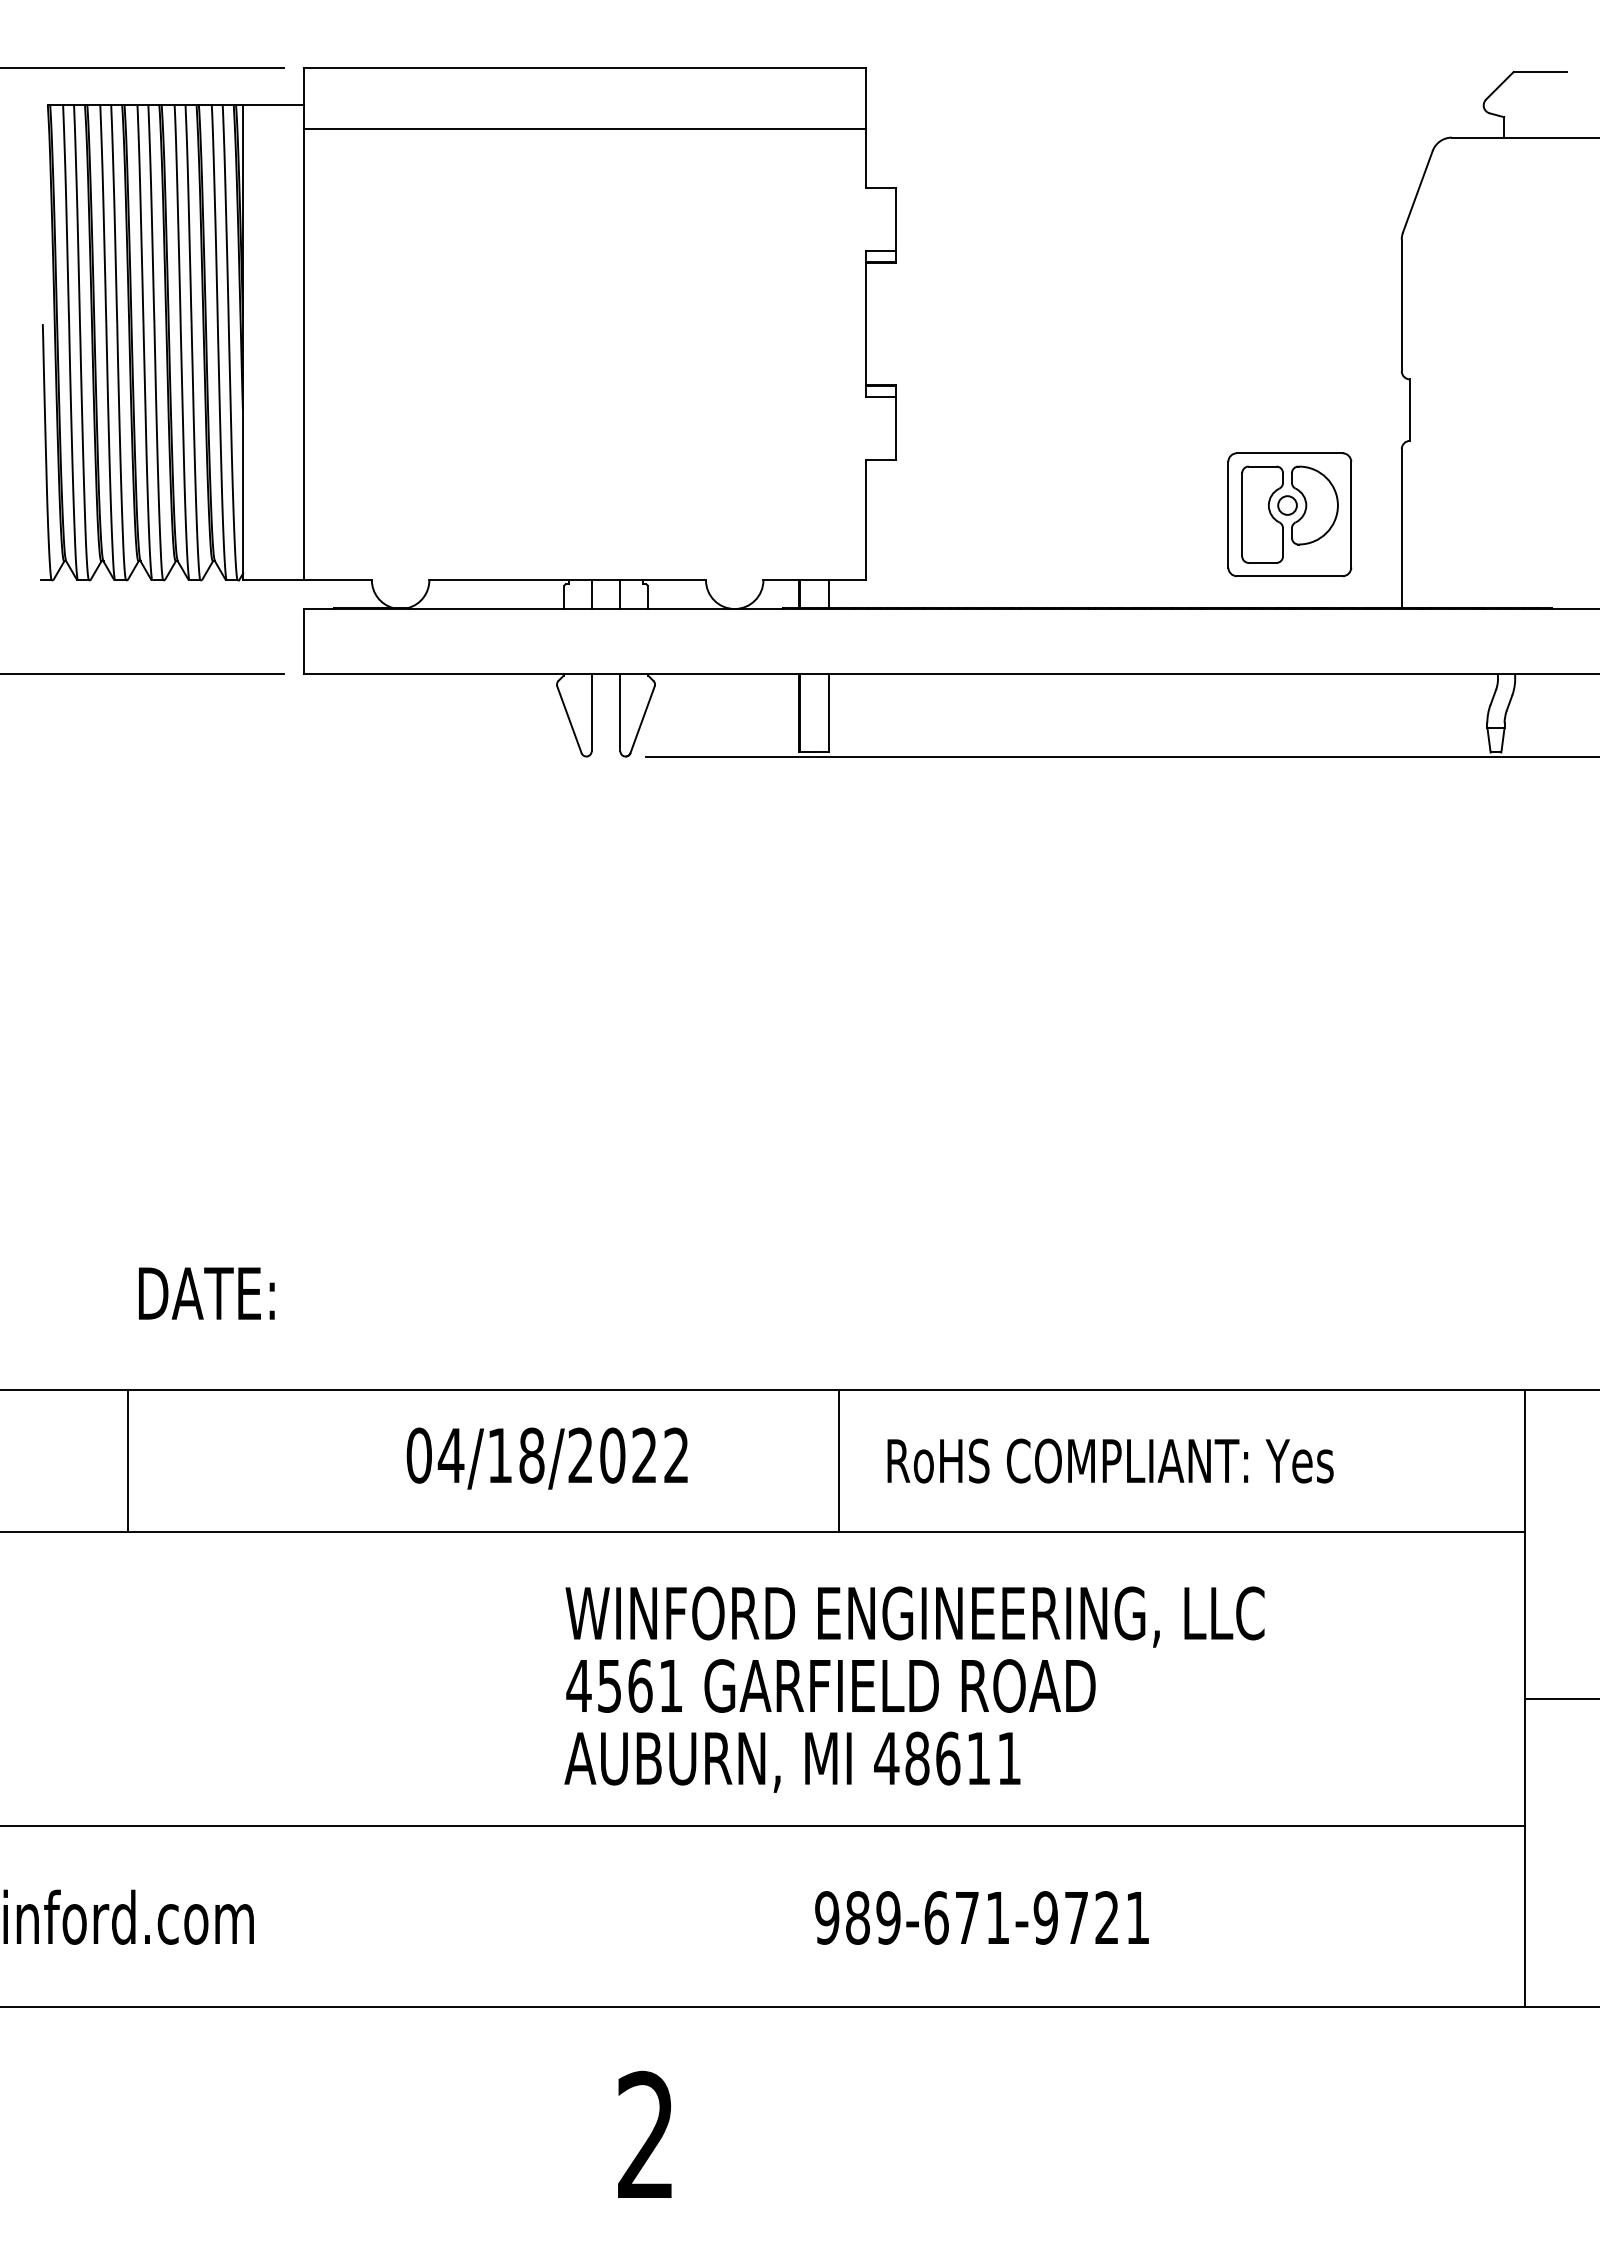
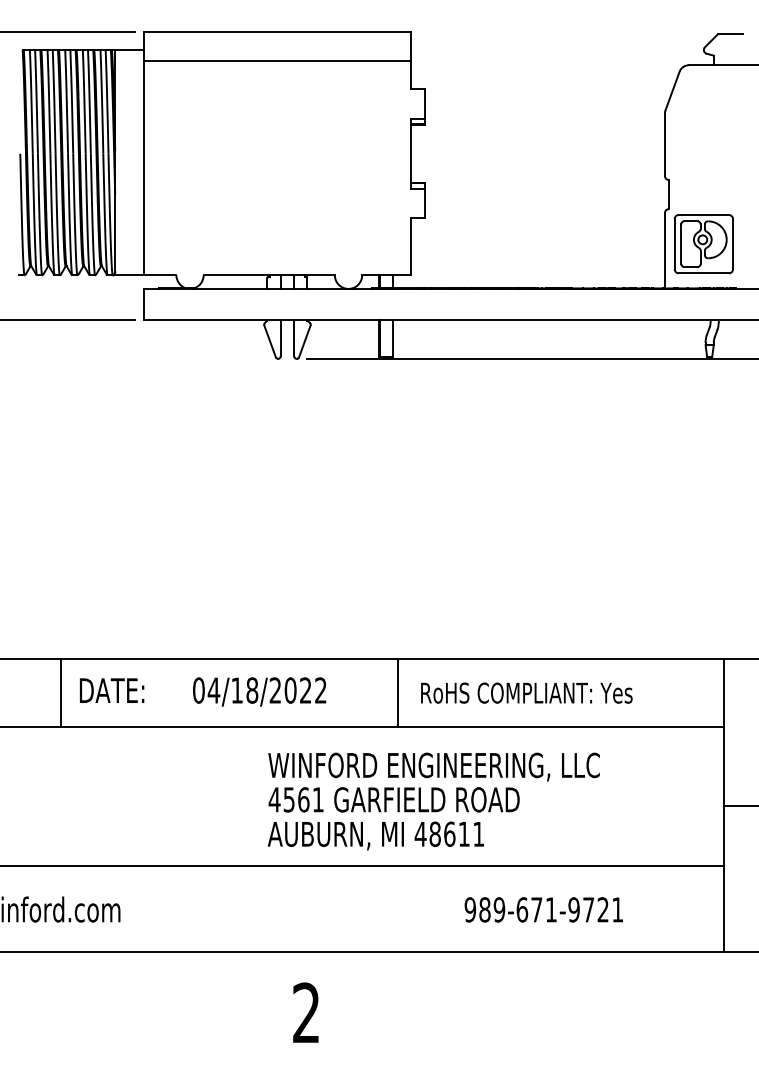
part: (1289, 515) -> (703, 244), moved
text: (205, 1293) -> (111, 690), moved
text: (981, 1917) -> (543, 909), moved

